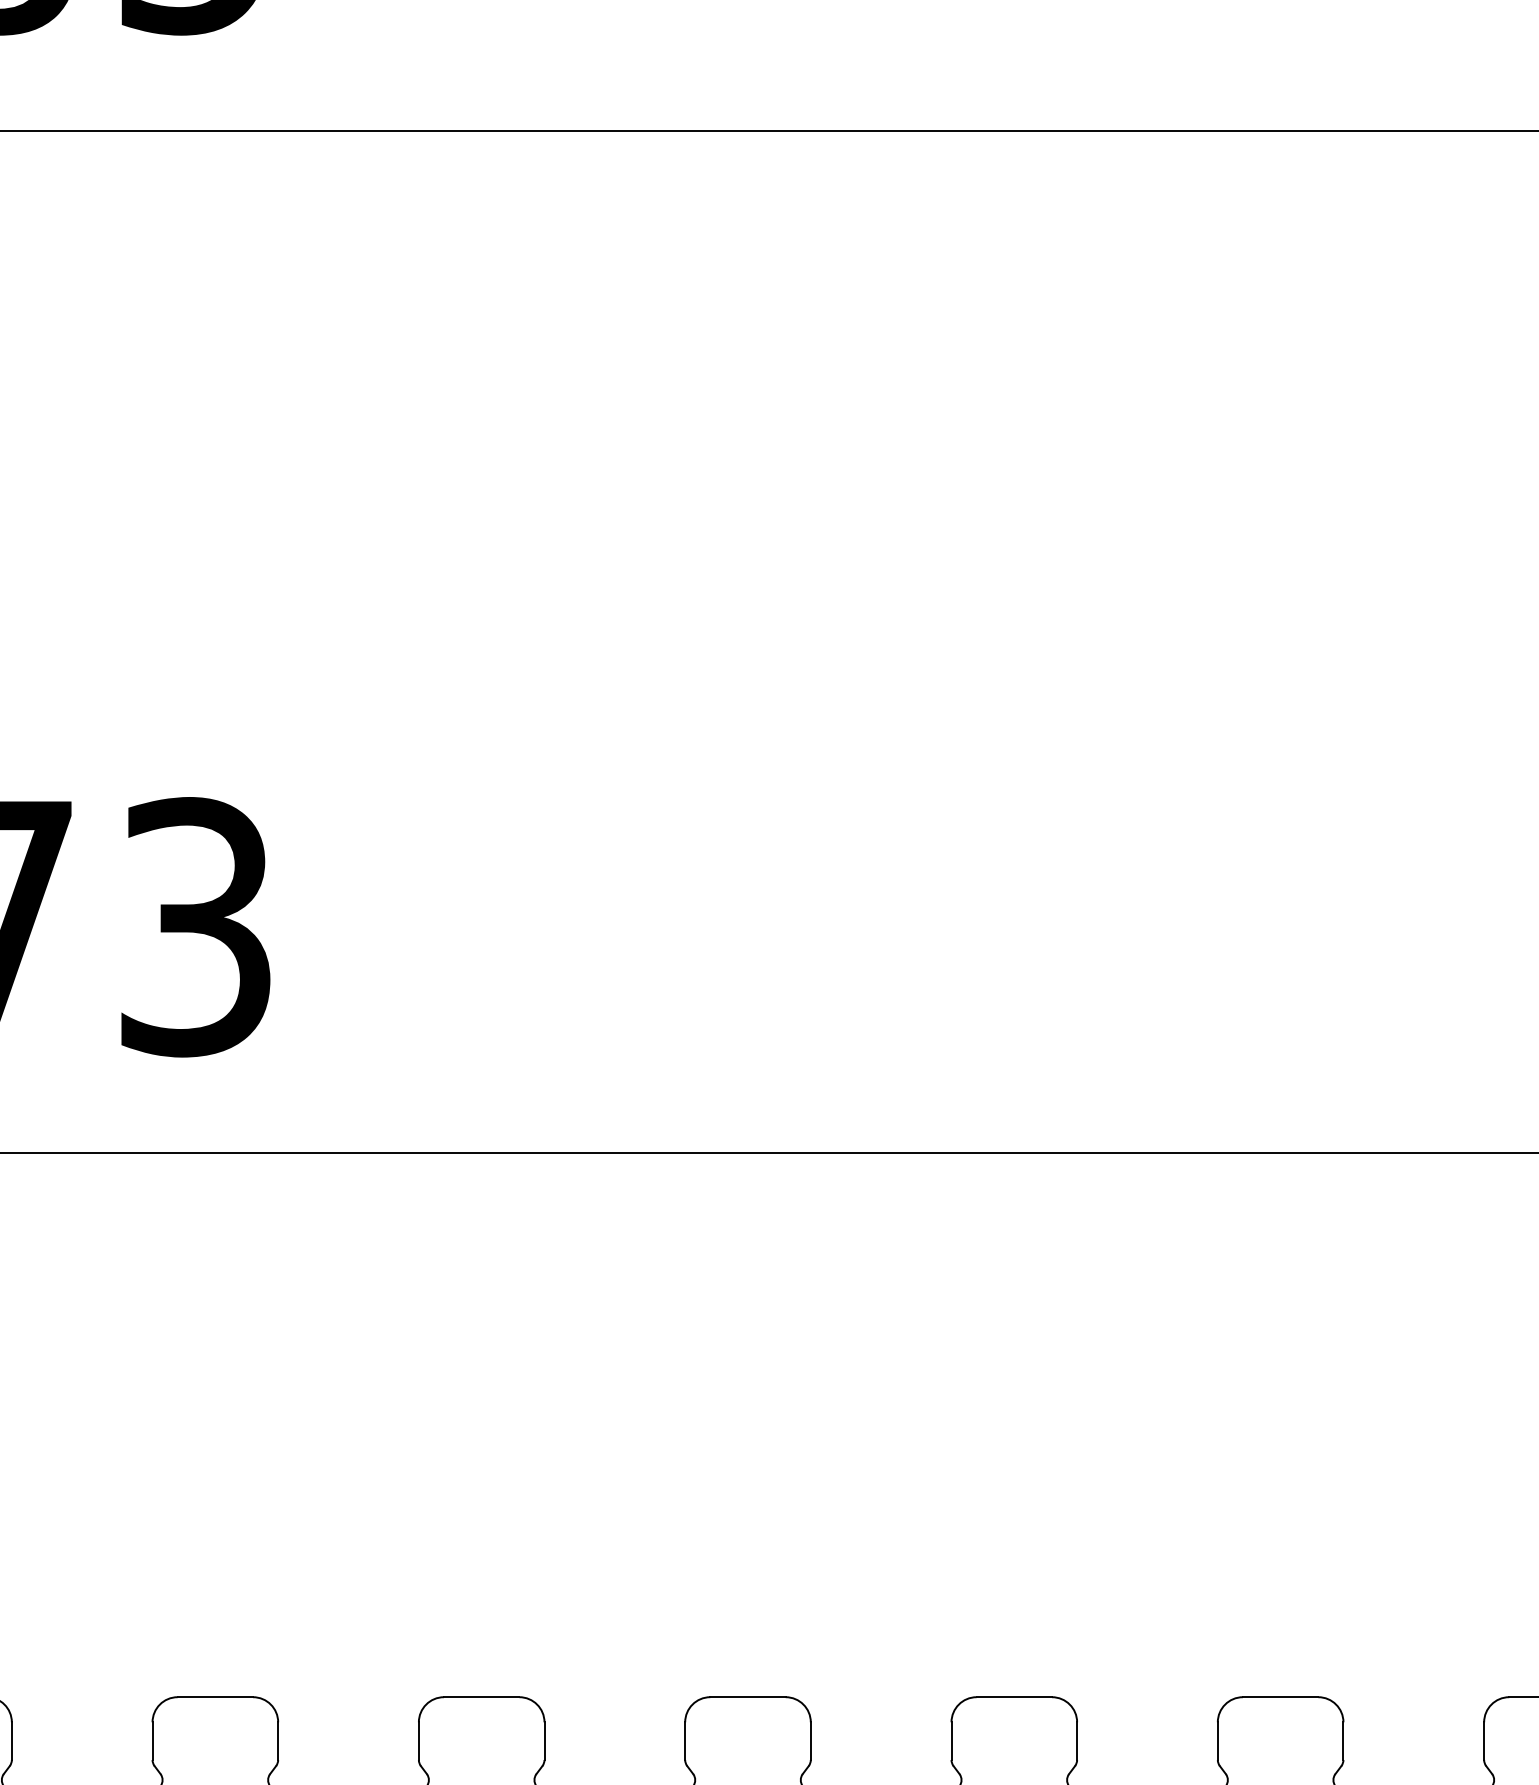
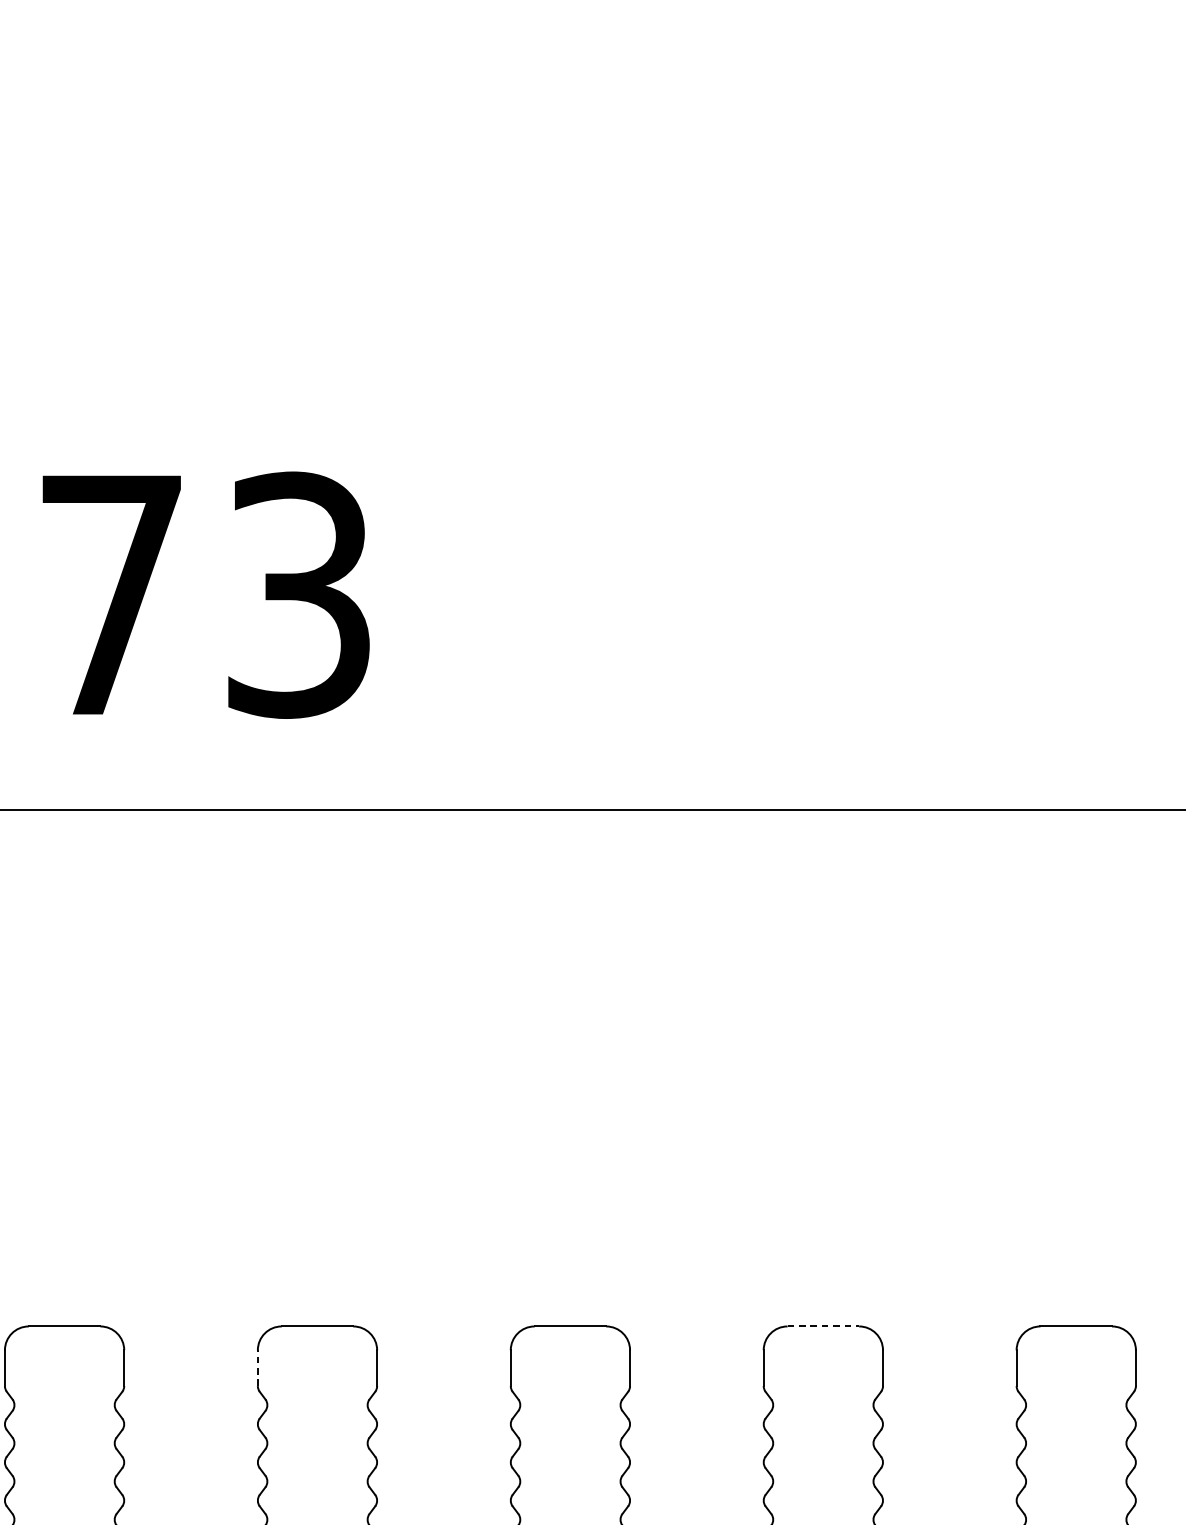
line: (748, 1697) -> (823, 1326), solid -> dashed
line: (152, 1741) -> (257, 1368), solid -> dashed

